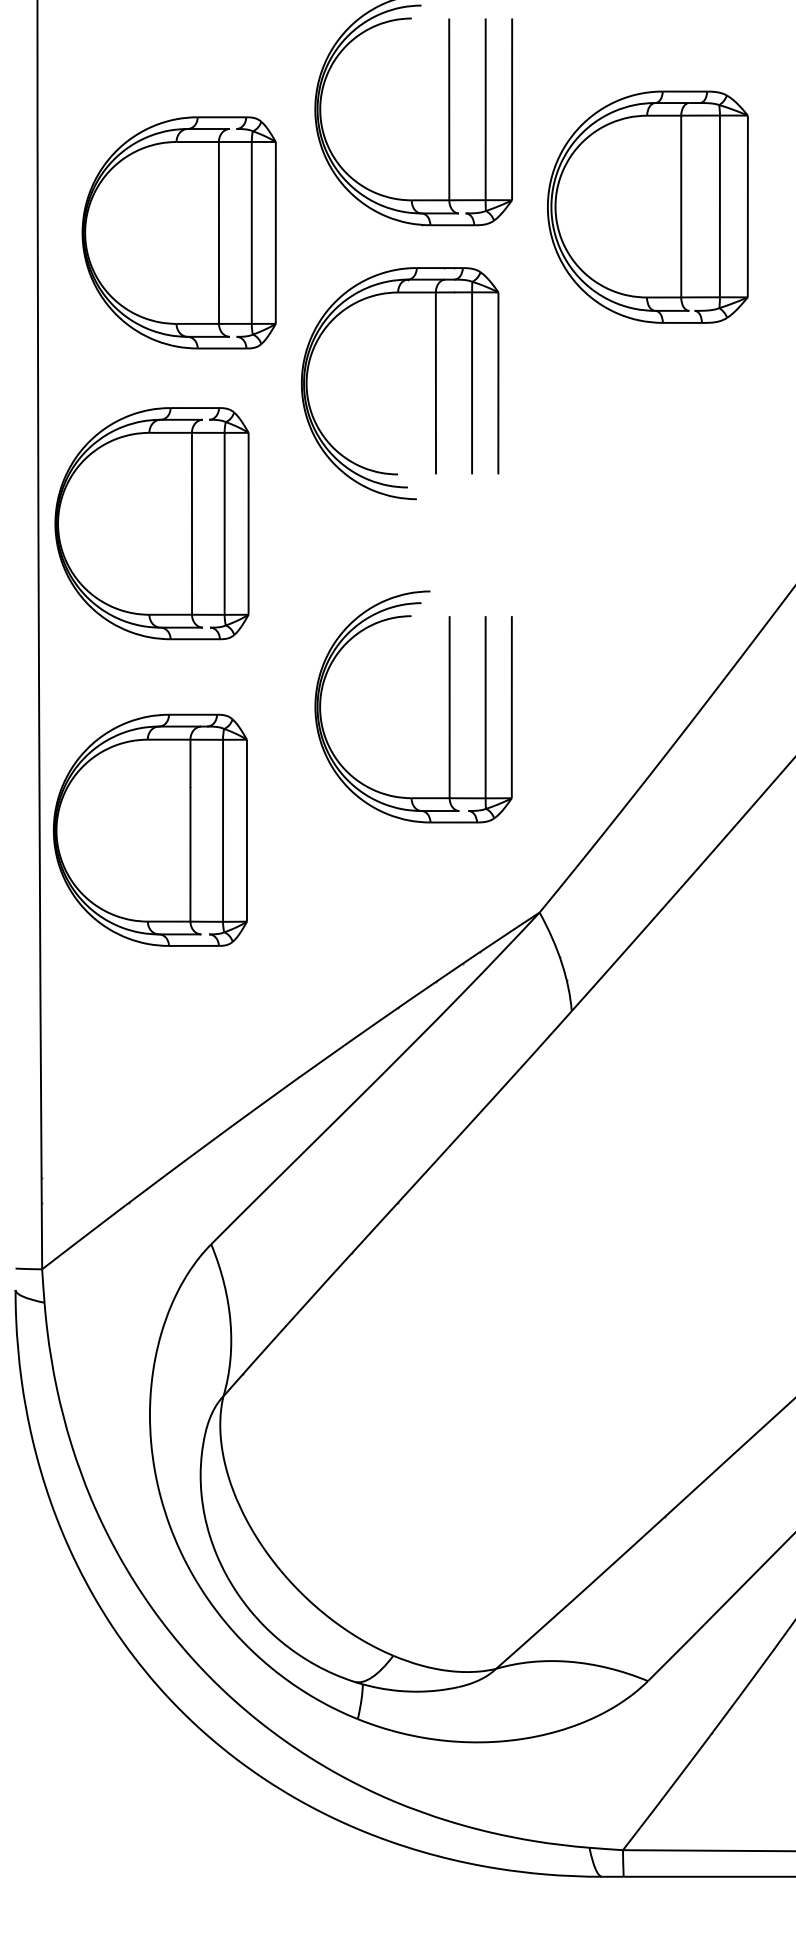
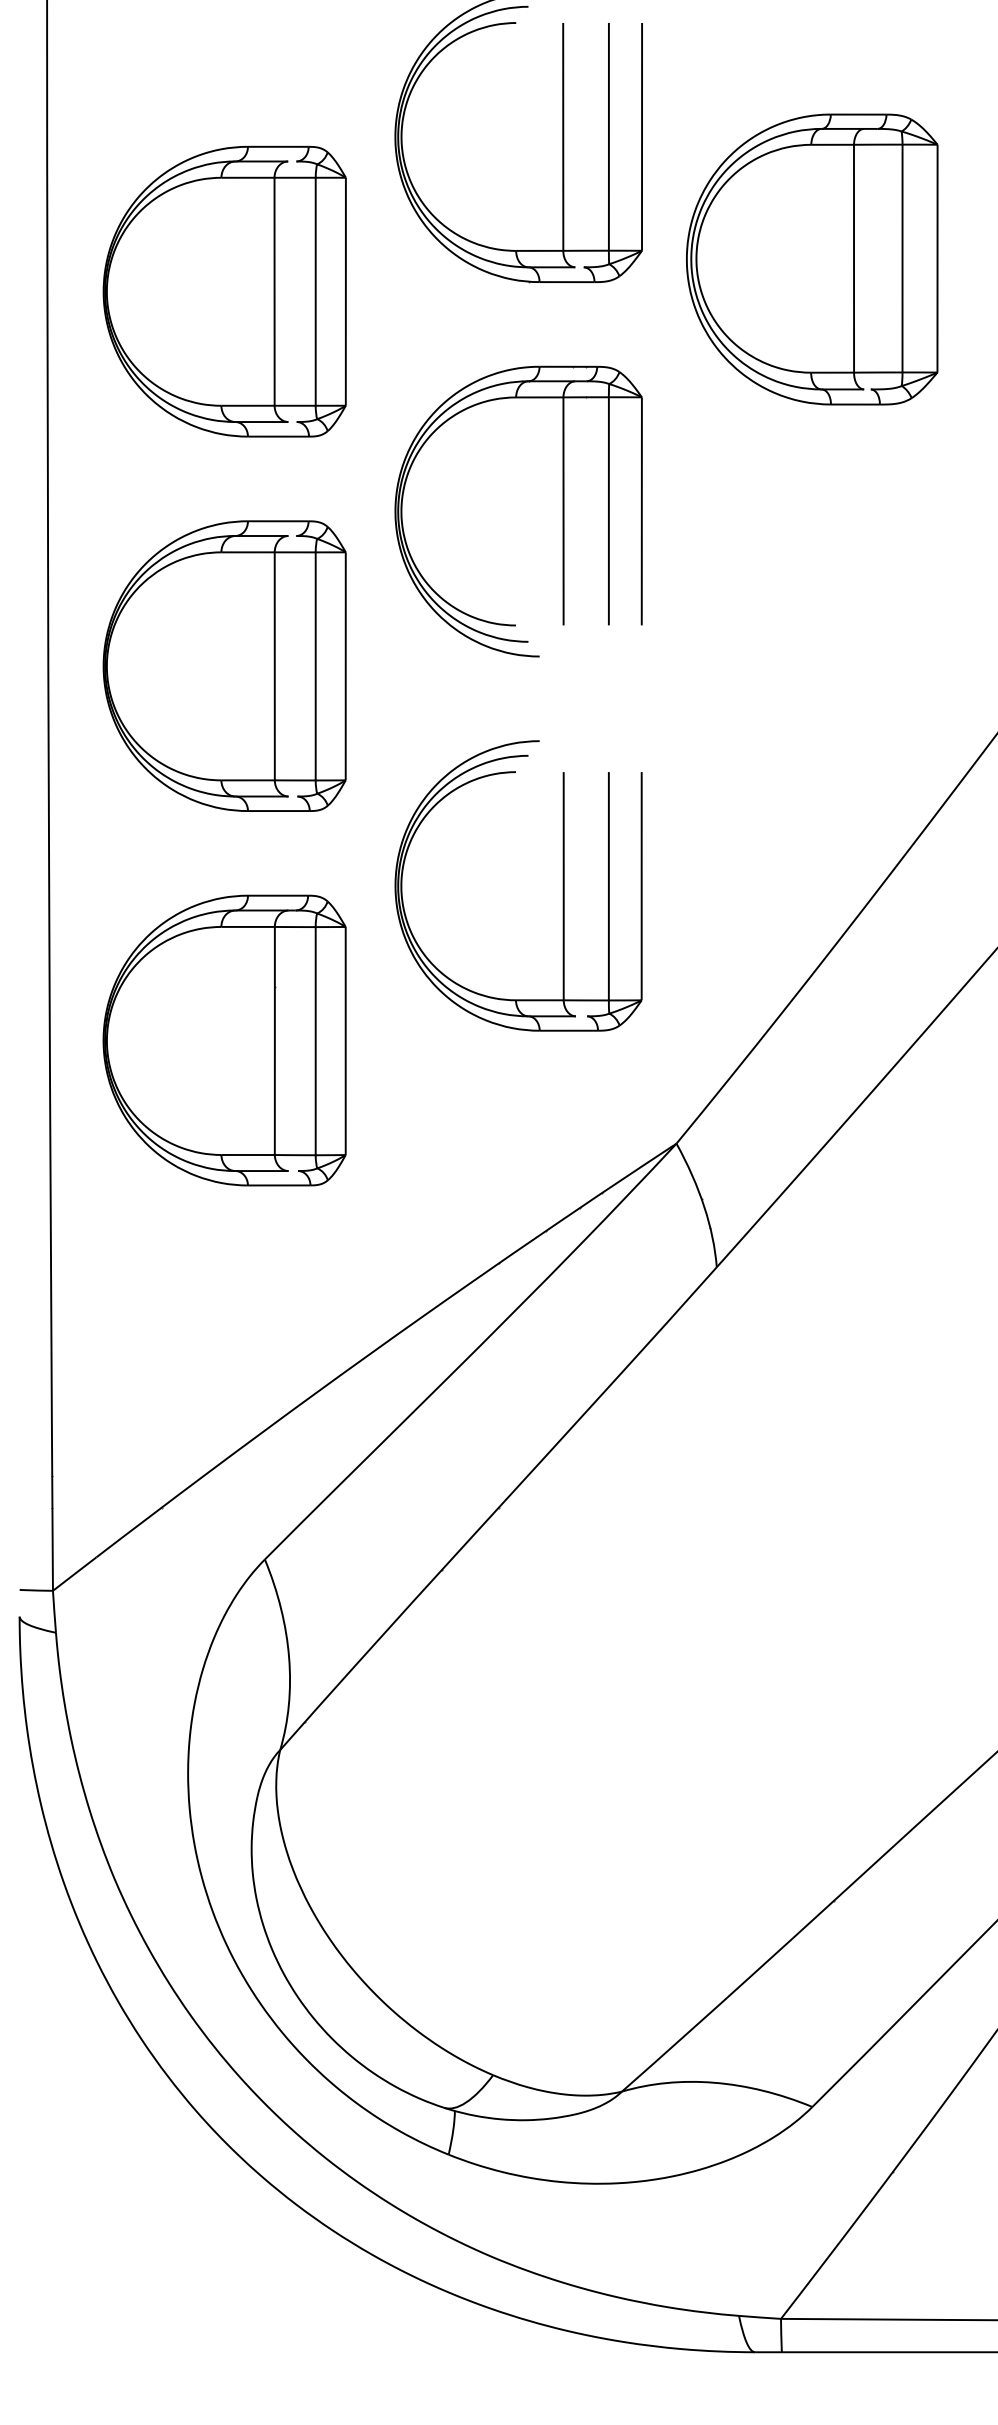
part: (435, 383) -> (562, 511), moved
part: (151, 523) -> (224, 665), moved
part: (150, 830) -> (224, 1040), moved

